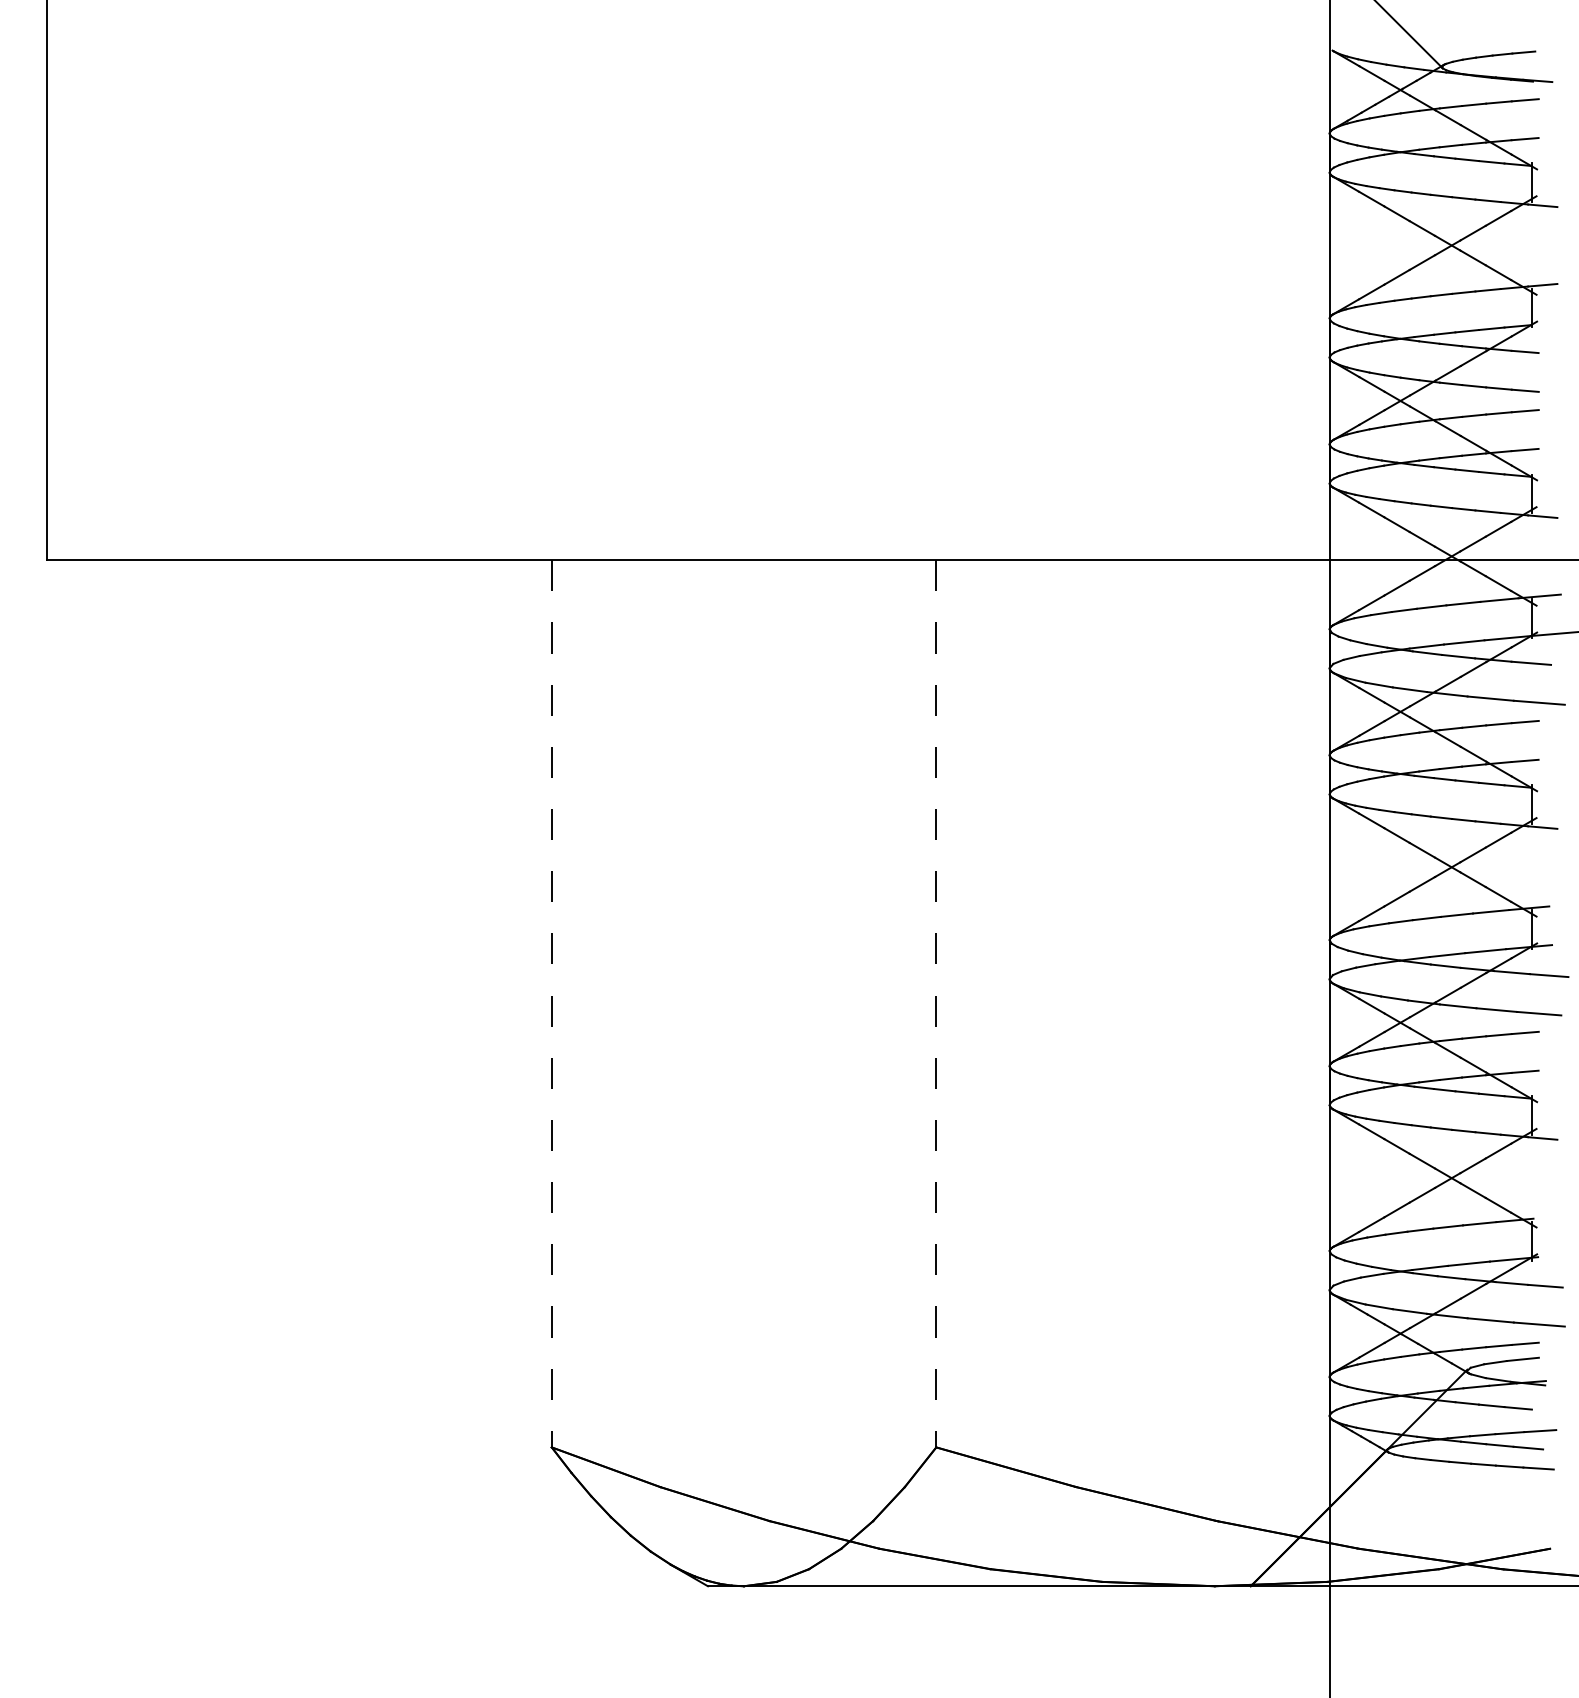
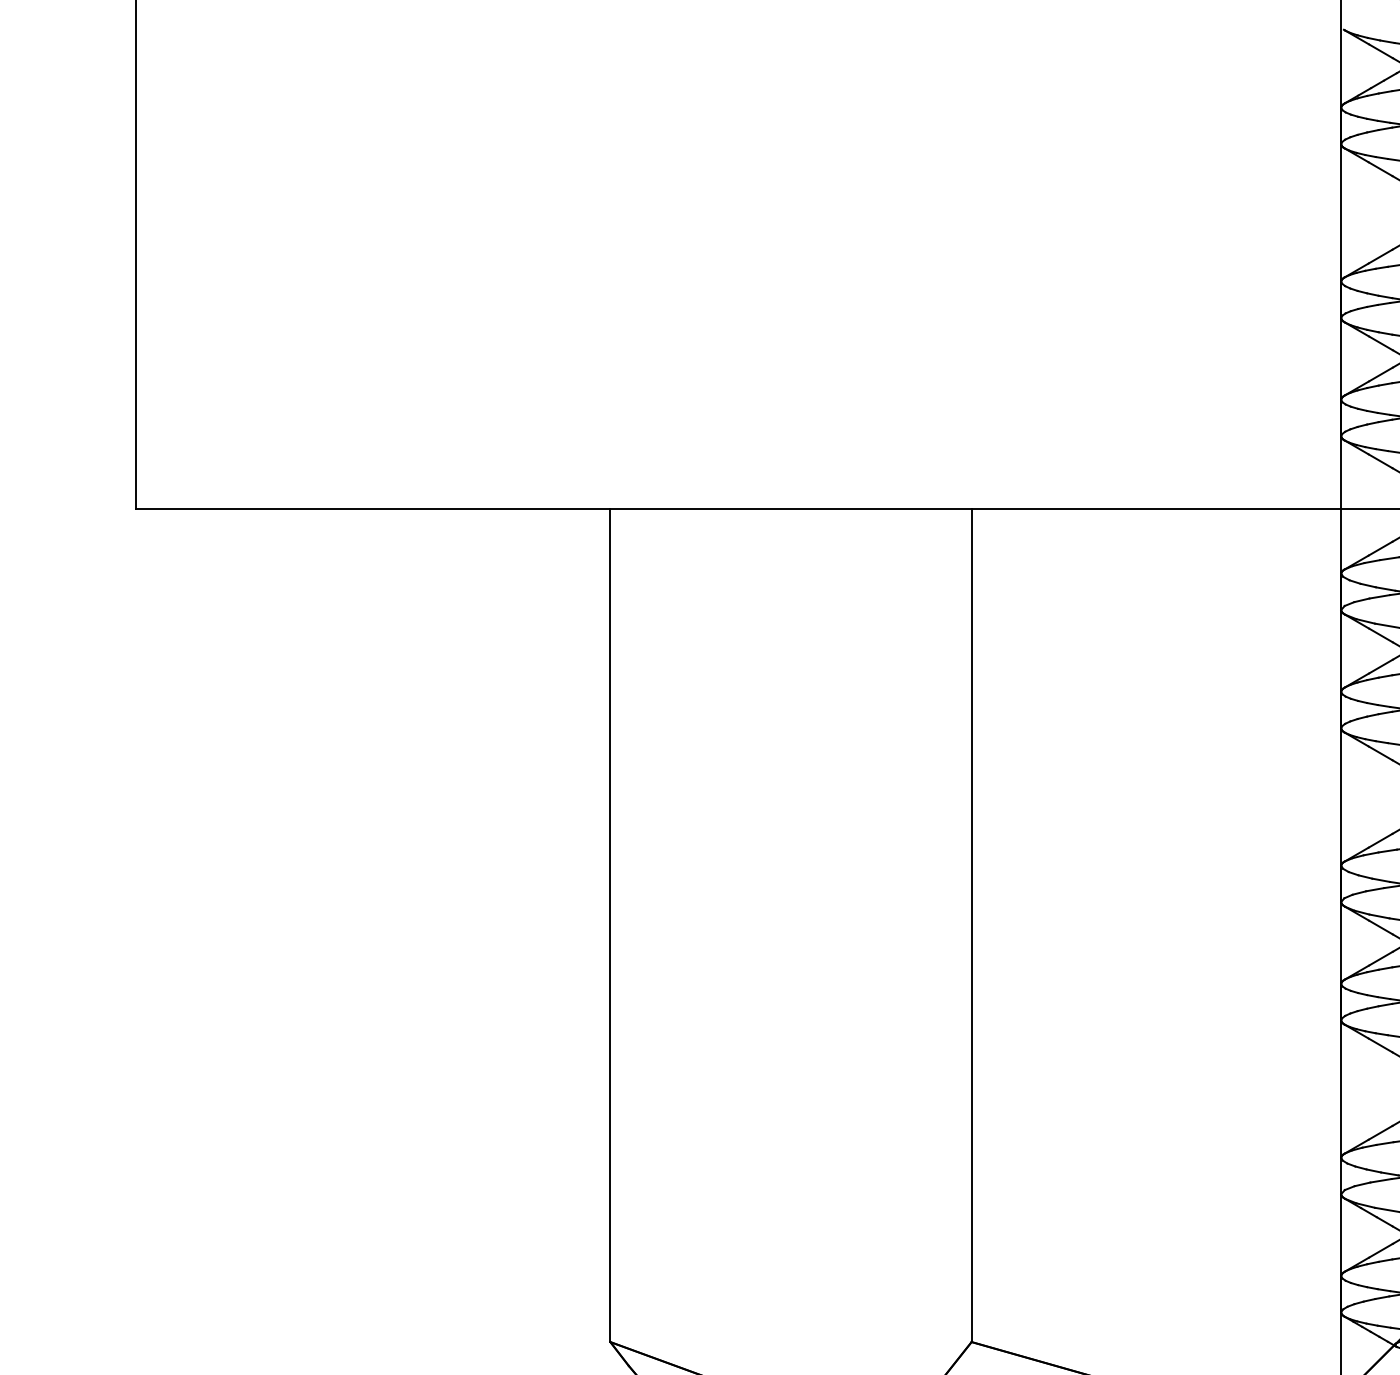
line: (551, 1003) -> (610, 925), dashed -> solid
line: (936, 1003) -> (971, 925), dashed -> solid

